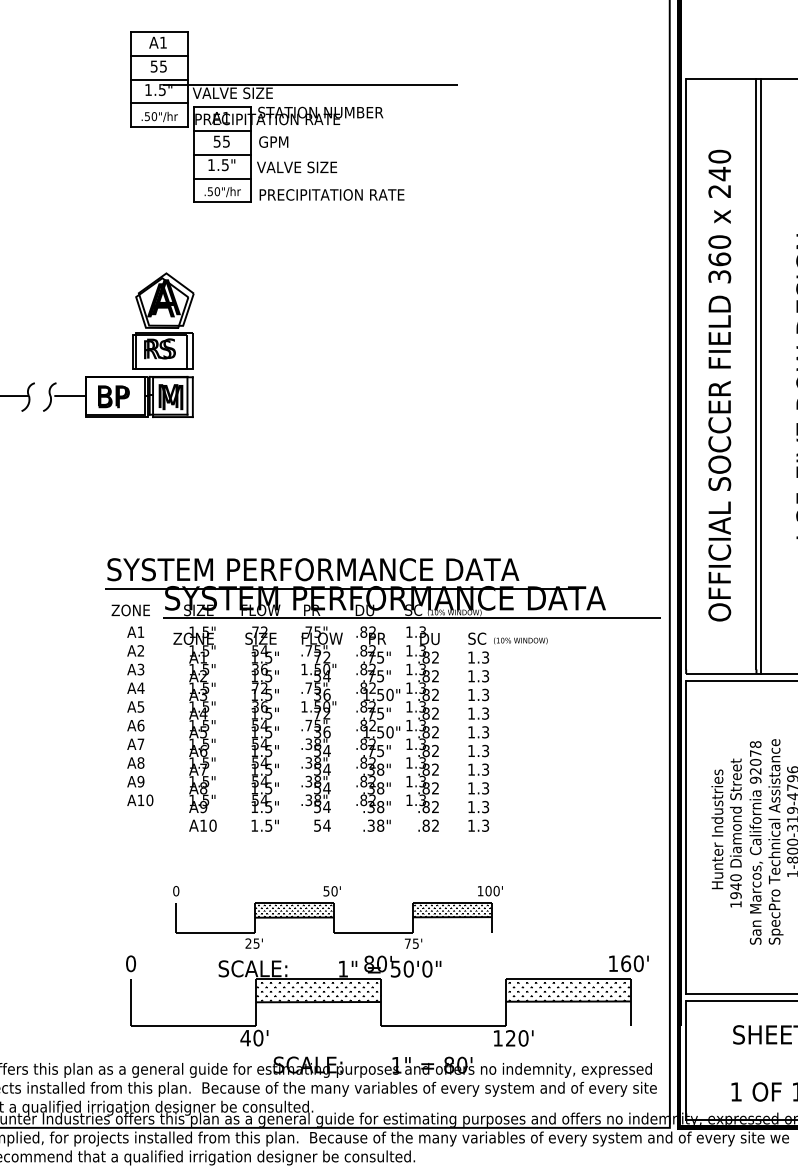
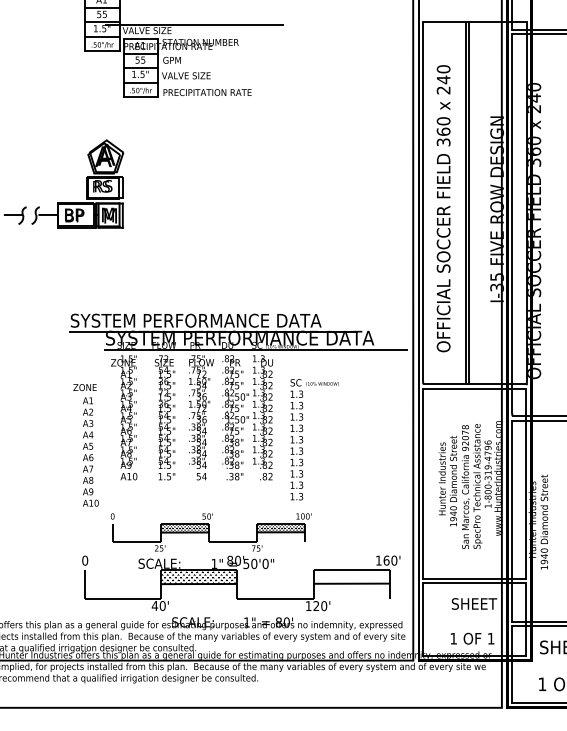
text: (131, 705) -> (85, 445), moved
text: (507, 731) -> (314, 439), moved
hatch: (566, 991) -> (350, 577), removed

